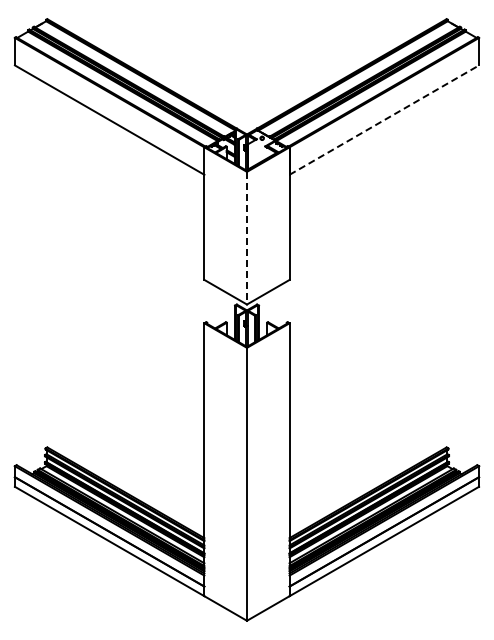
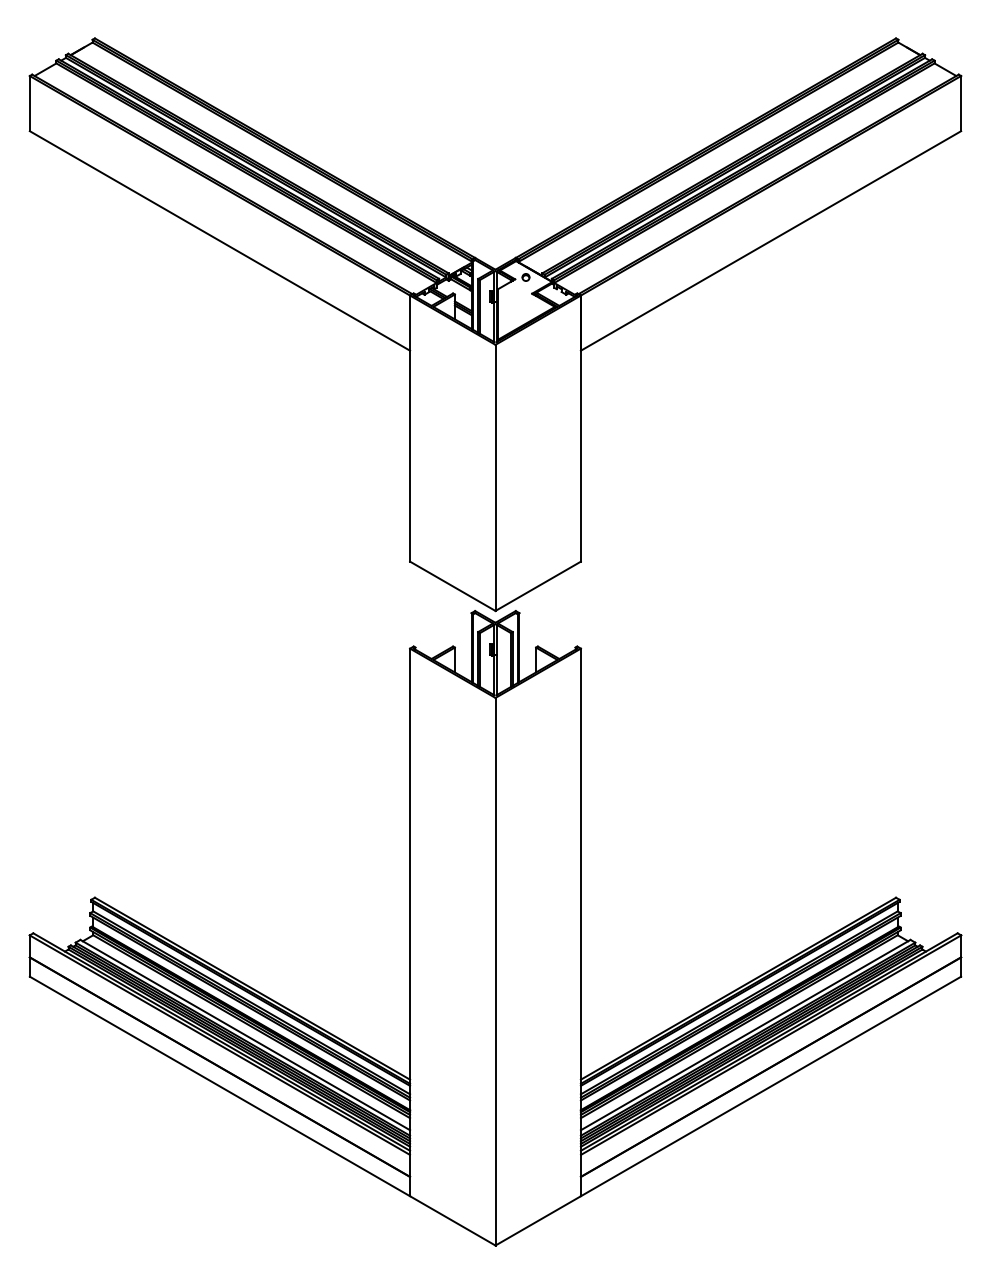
line: (384, 119) -> (771, 239), dashed -> solid
line: (247, 238) -> (496, 478), dashed -> solid

